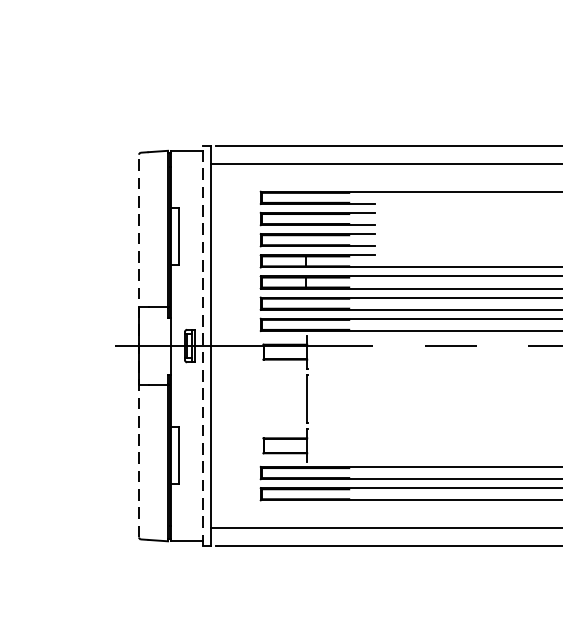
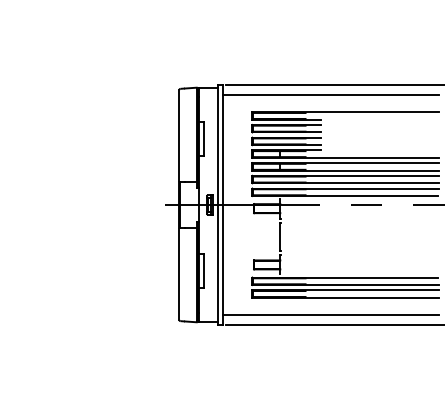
line: (202, 345) -> (217, 204), dashed -> solid
line: (139, 346) -> (179, 205), dashed -> solid

